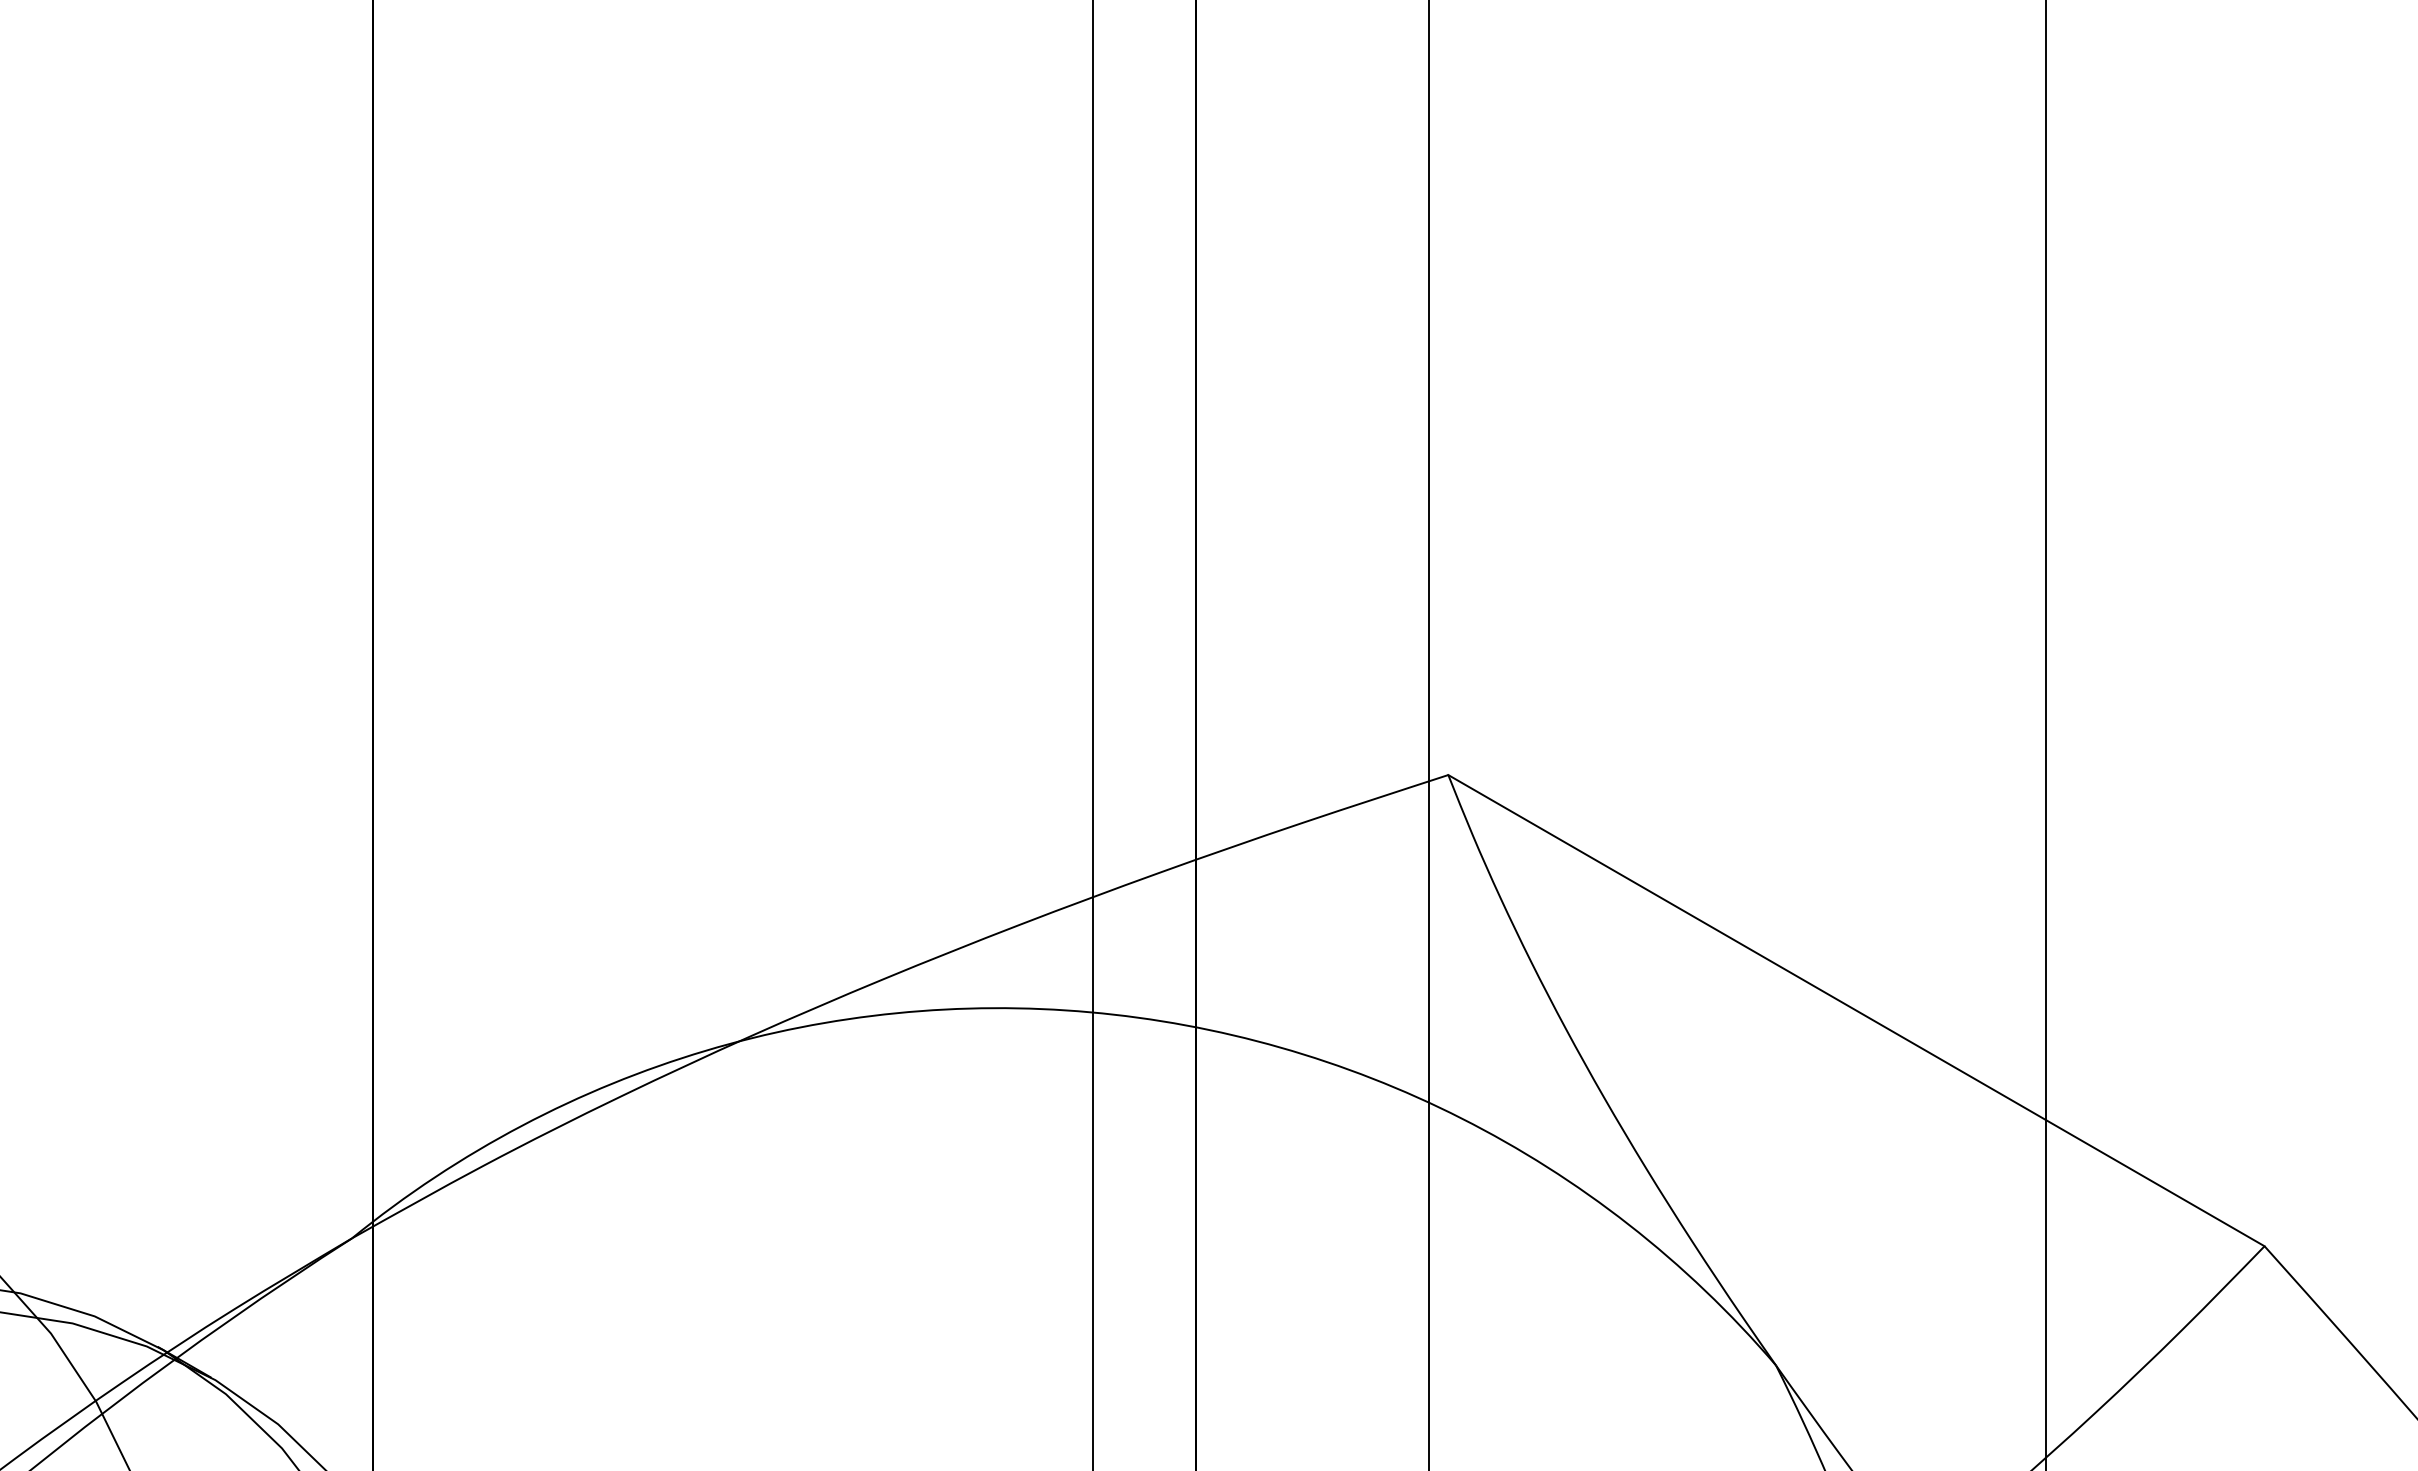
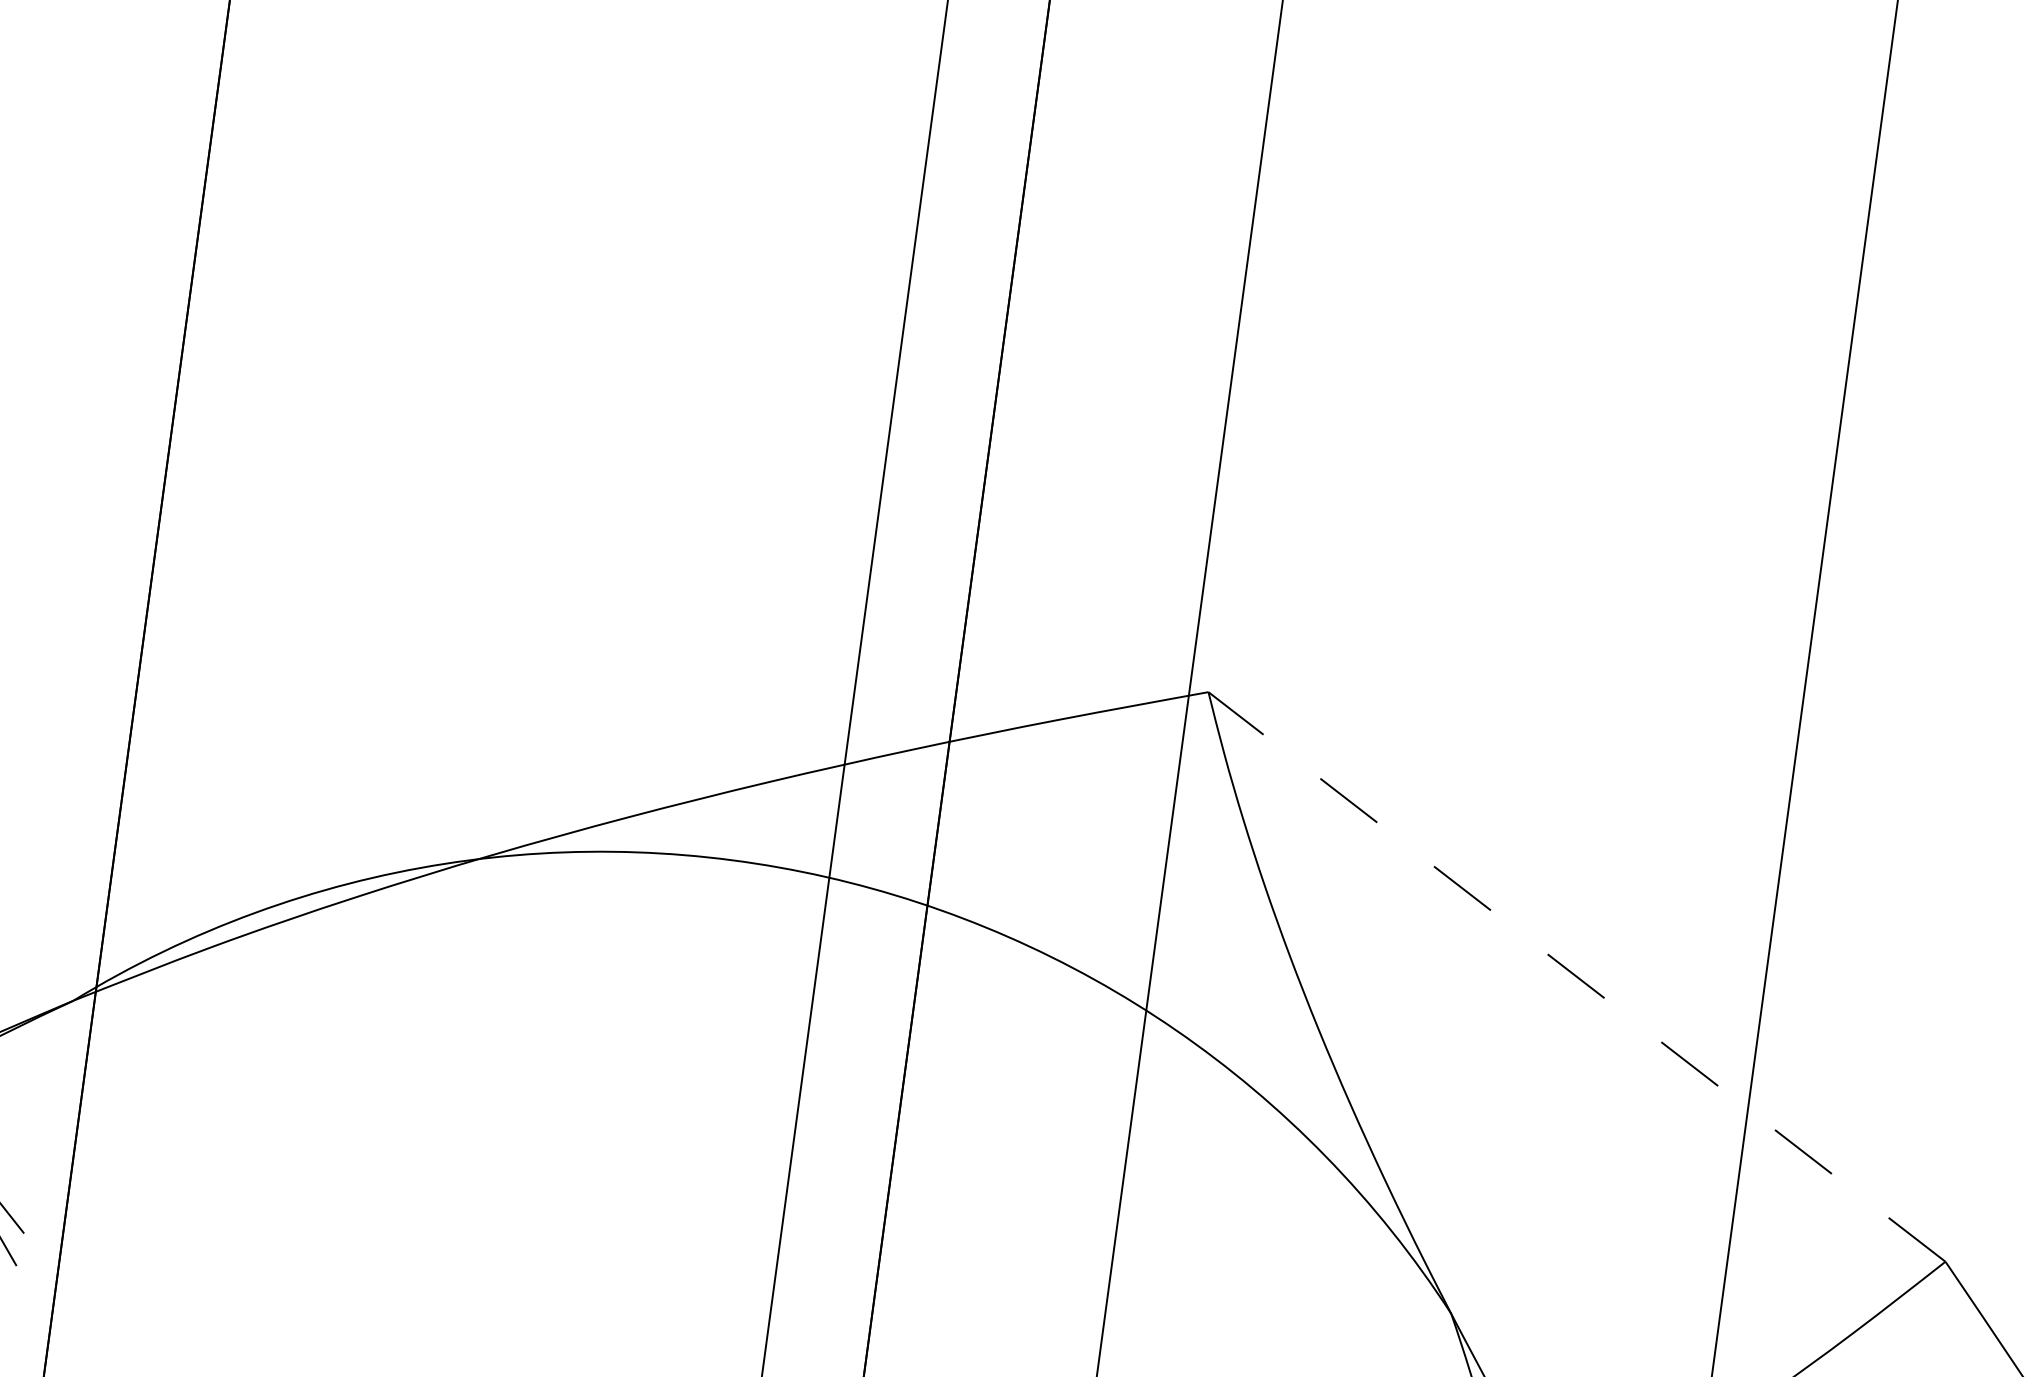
line: (1856, 1010) -> (1577, 976), solid -> dashed

